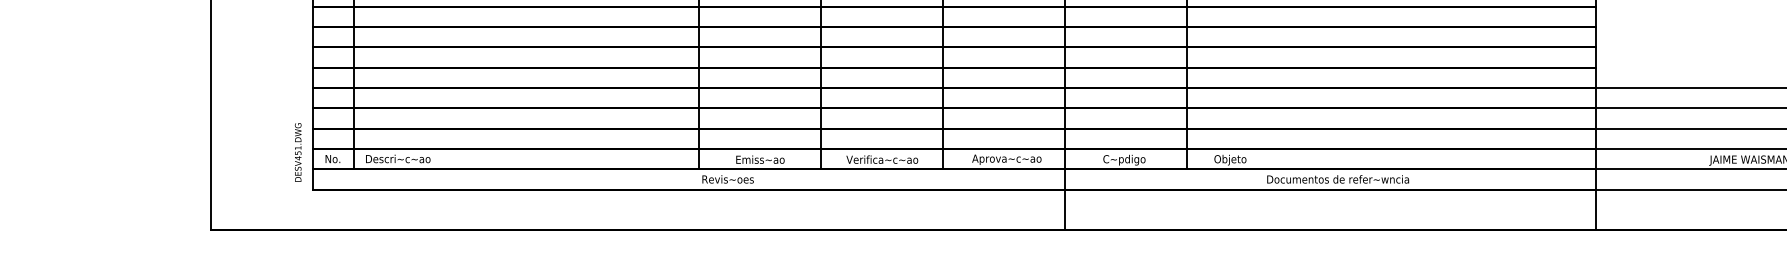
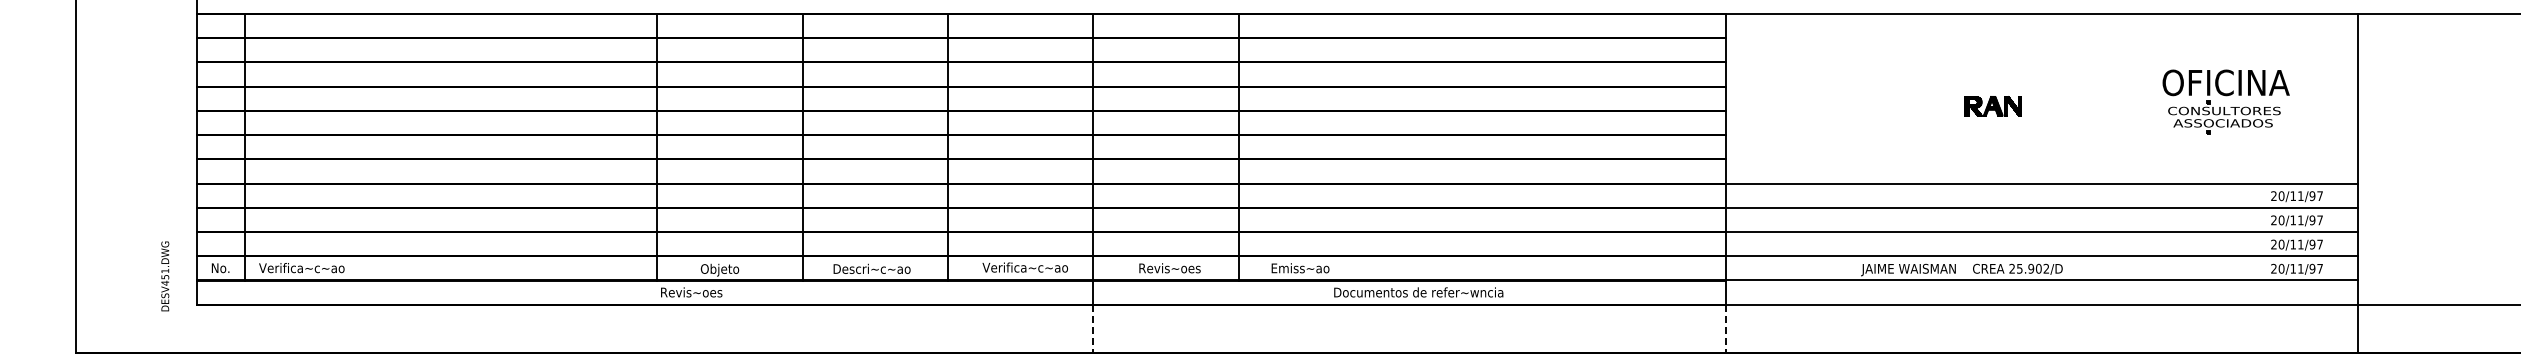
text: (298, 152) -> (165, 276), moved
text: (400, 159) -> (301, 268), Descri~c~ao -> Verifica~c~ao
text: (882, 159) -> (875, 268), Verifica~c~ao -> Descri~c~ao
text: (1007, 159) -> (1024, 268), Aprova~c~ao -> Verifica~c~ao
text: (759, 160) -> (729, 269), Emiss~ao -> Objeto
text: (1129, 160) -> (1169, 269), C~pdigo -> Revis~oes
text: (1238, 160) -> (1300, 269), Objeto -> Emiss~ao
line: (1065, 210) -> (1093, 329), solid -> dashed
line: (1595, 210) -> (1725, 329), solid -> dashed

